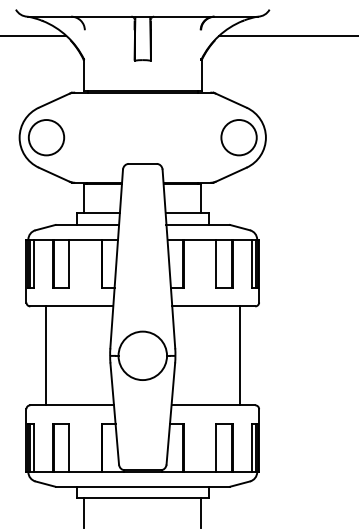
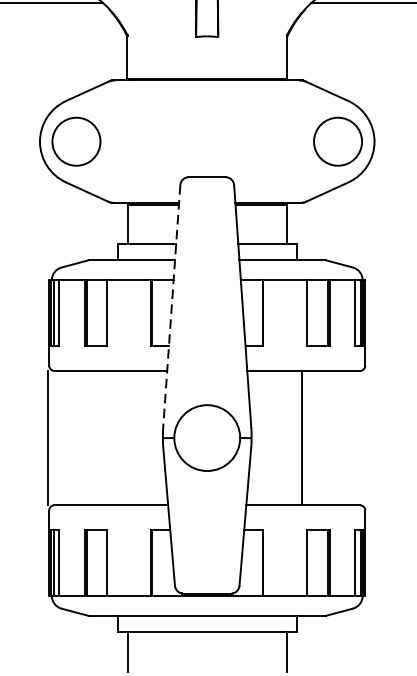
line: (116, 259) -> (171, 307), solid -> dashed
line: (45, 355) -> (47, 437), moved
line: (239, 355) -> (301, 437), moved

